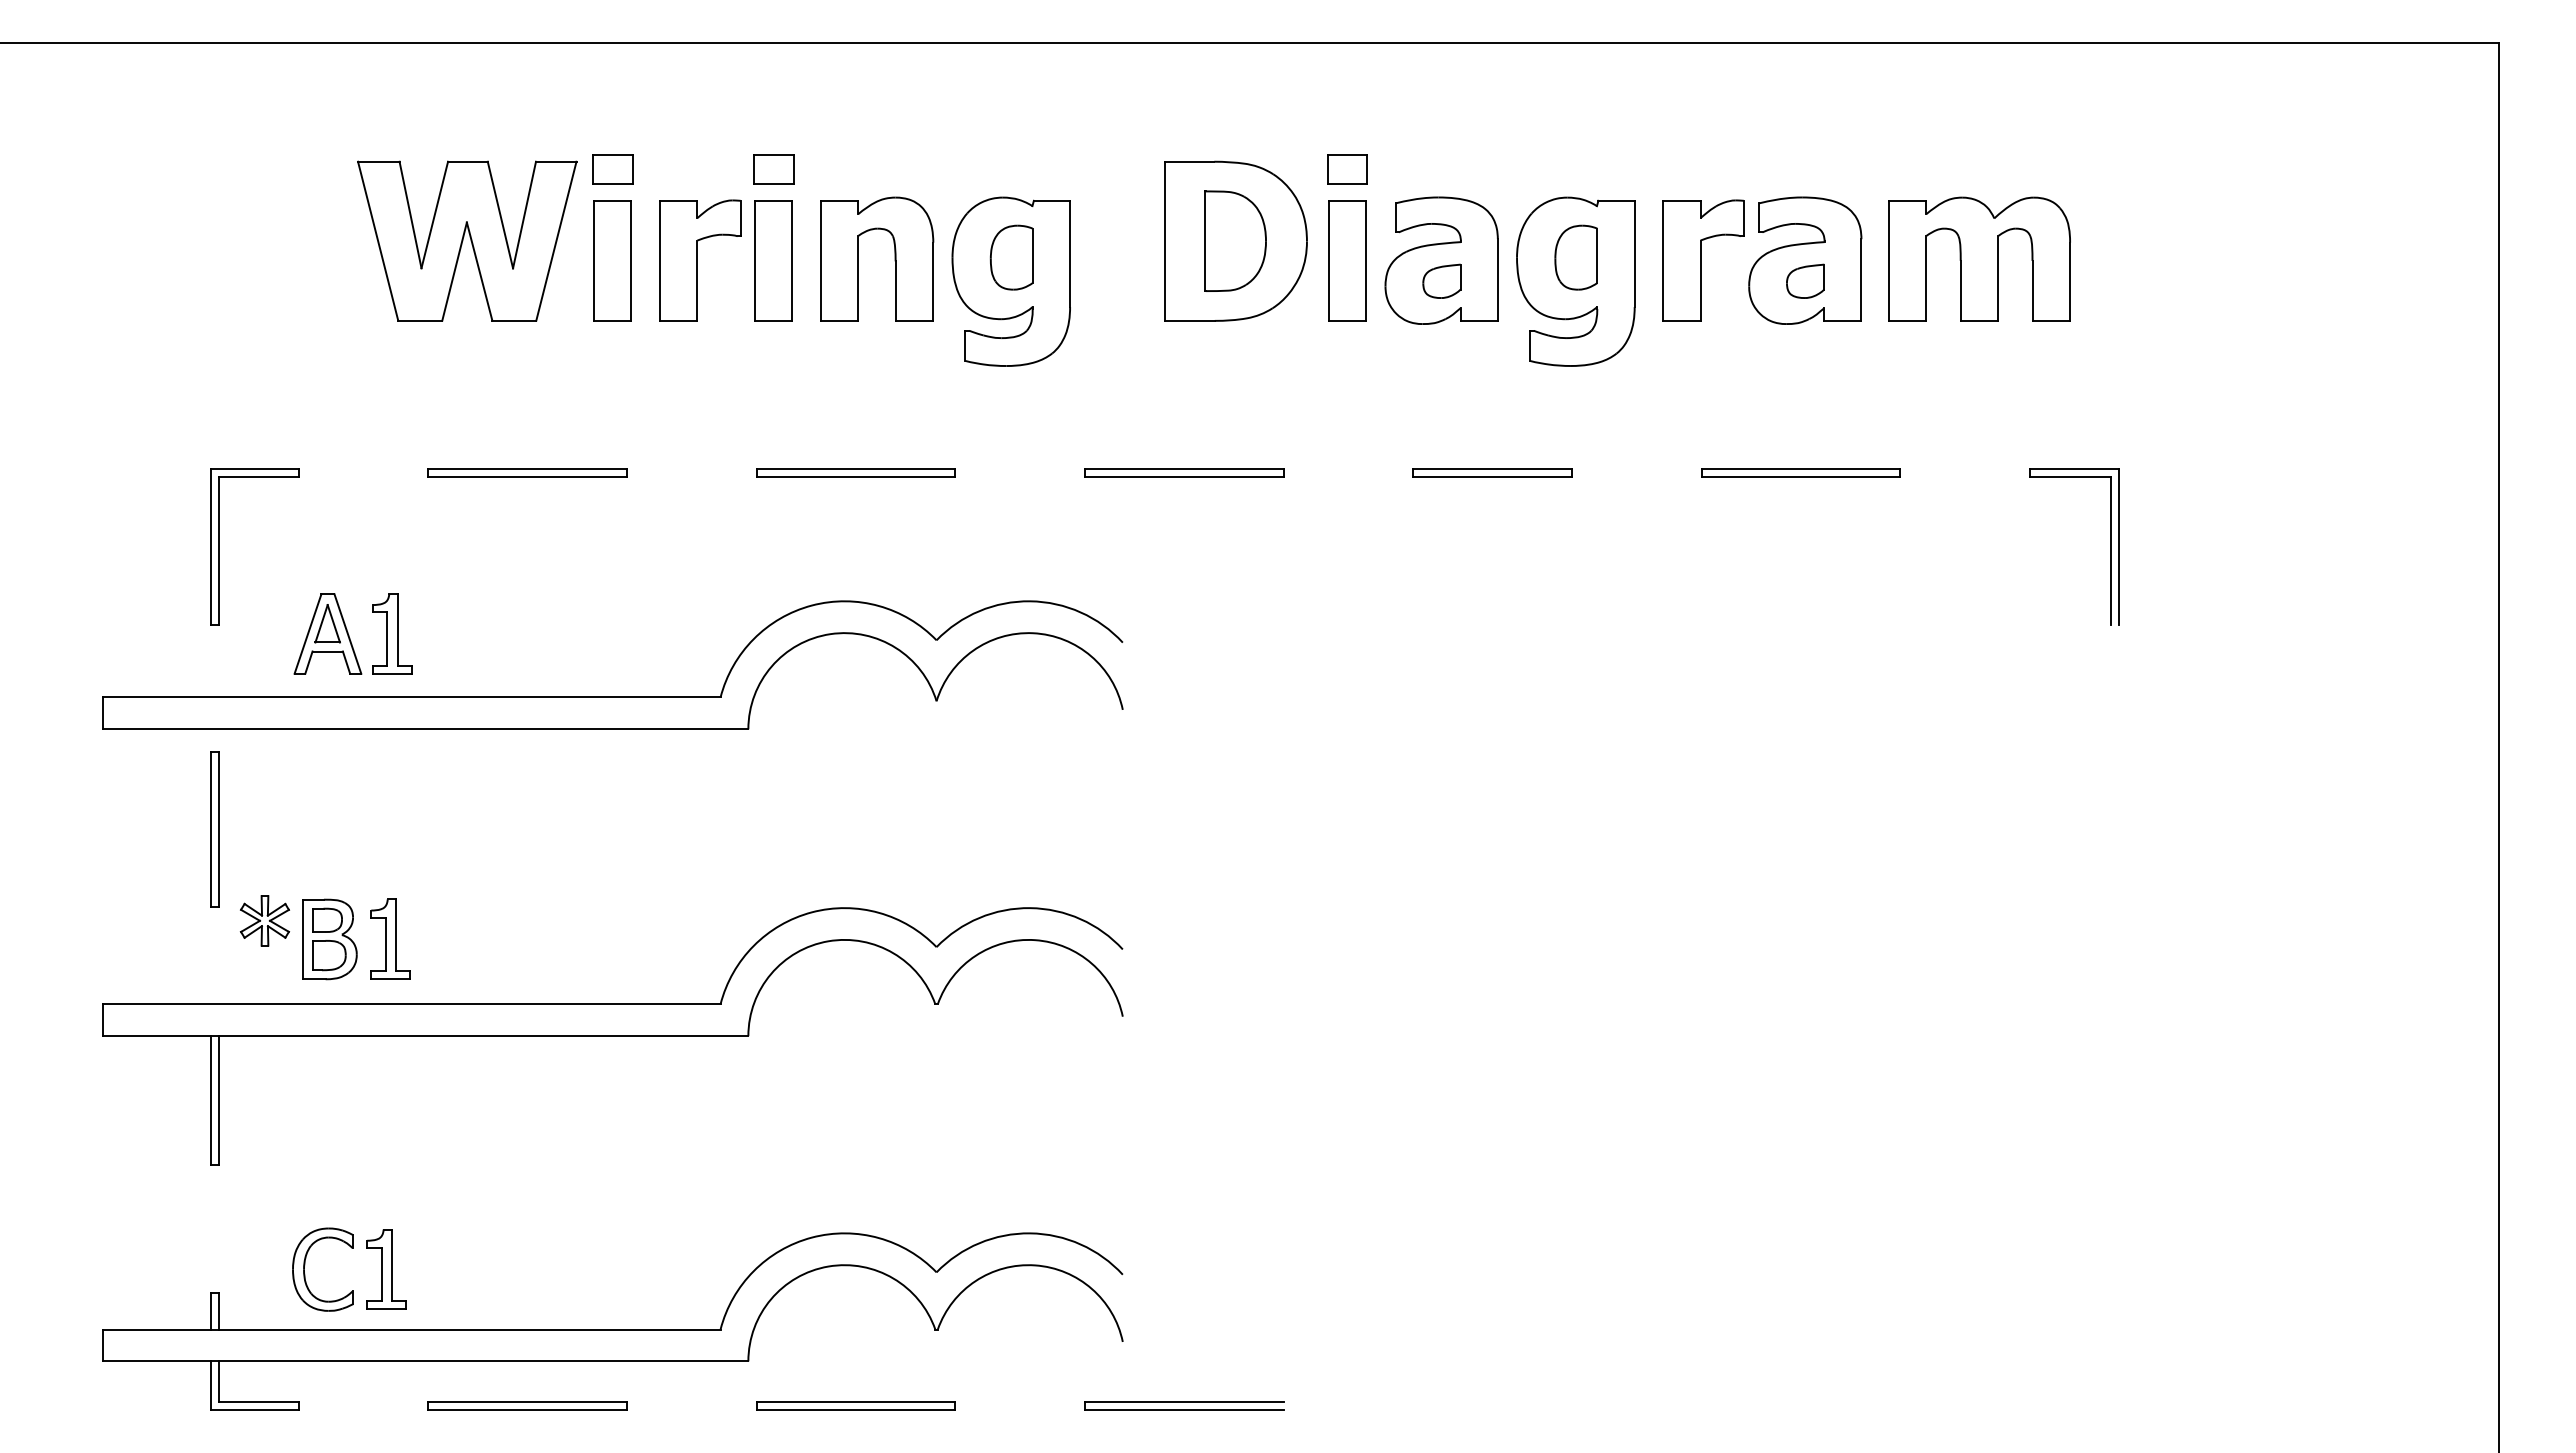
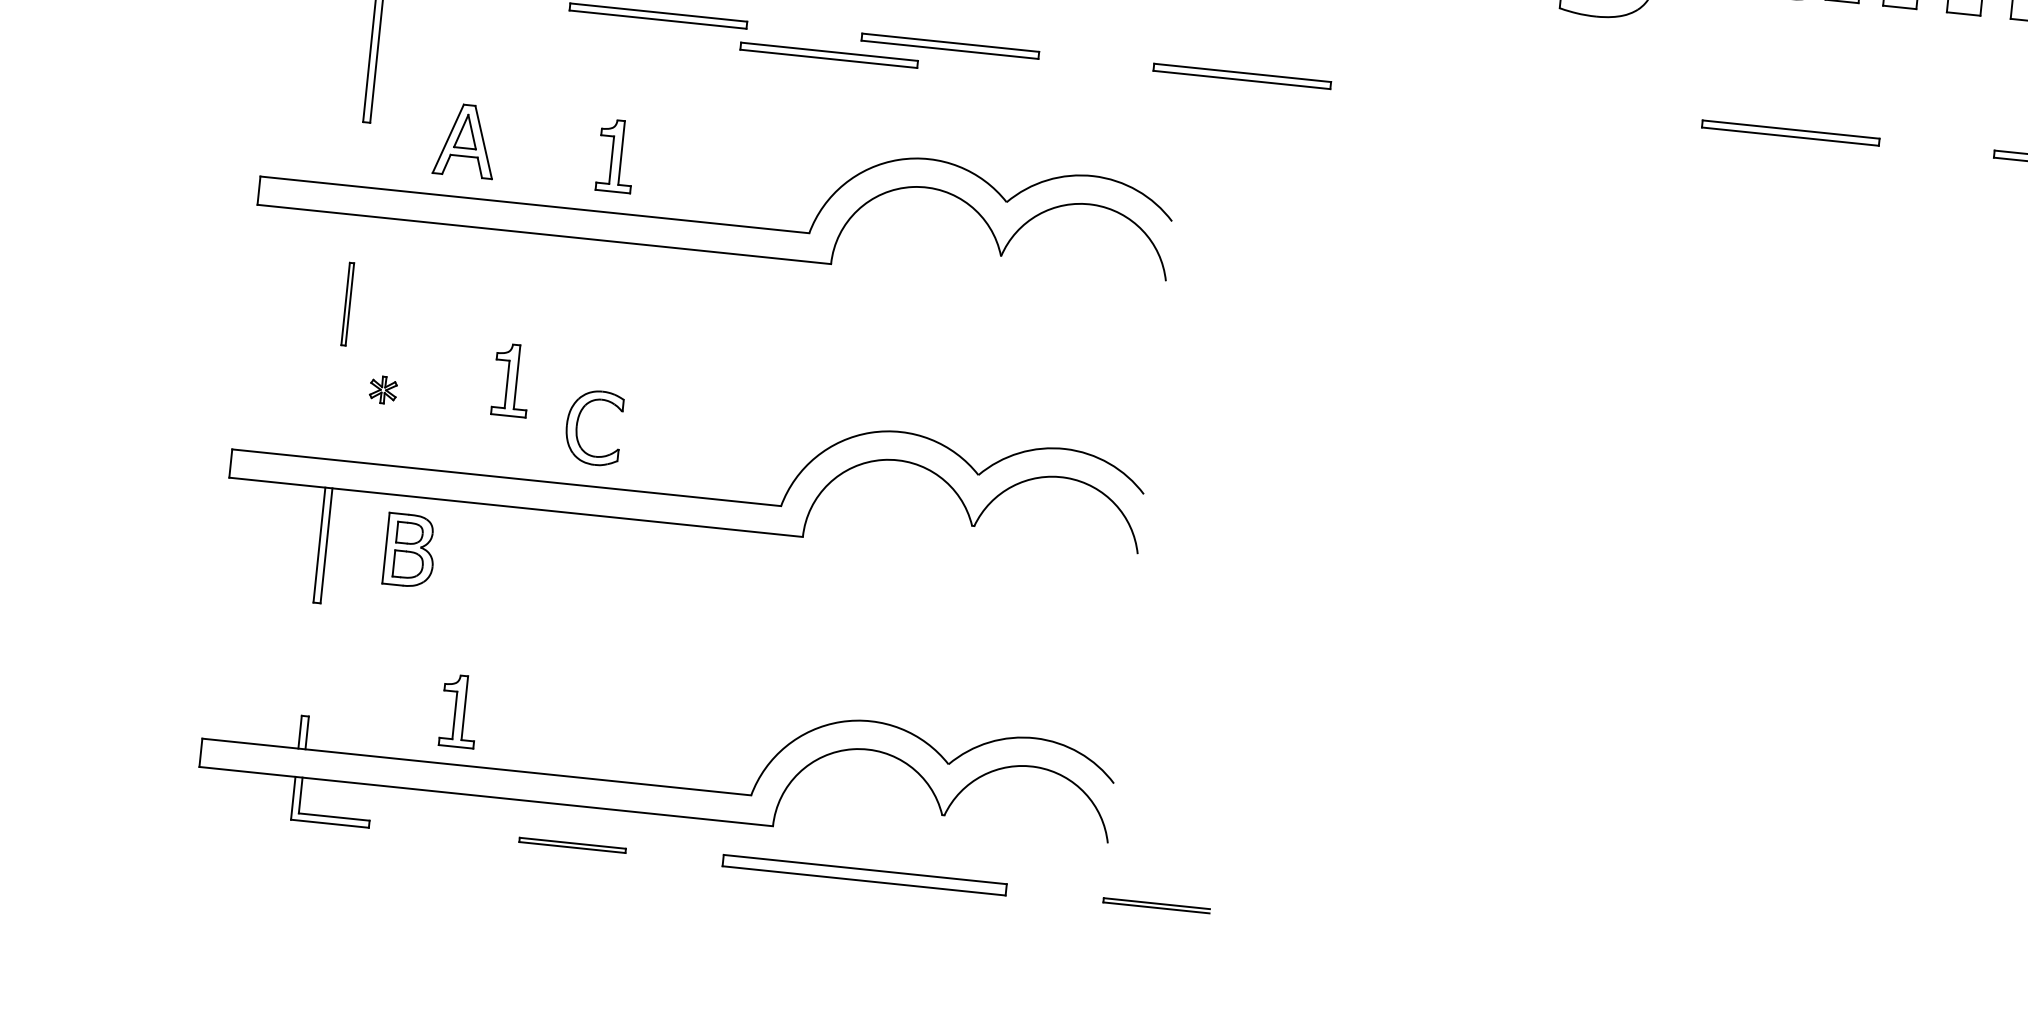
part: (1492, 472) -> (1516, 104), removed
part: (722, 496) -> (829, 54), added
part: (392, 633) -> (616, 155), moved
part: (214, 829) -> (347, 304), size x0.6
part: (264, 920) -> (383, 389), size x0.6
part: (390, 938) -> (511, 379), moved
part: (329, 939) -> (409, 550), moved
part: (305, 1265) -> (578, 422), moved
part: (527, 1405) -> (572, 845), size x0.6
part: (855, 1405) -> (864, 875), size x1.6
part: (1184, 1405) -> (1156, 905), size x0.6

